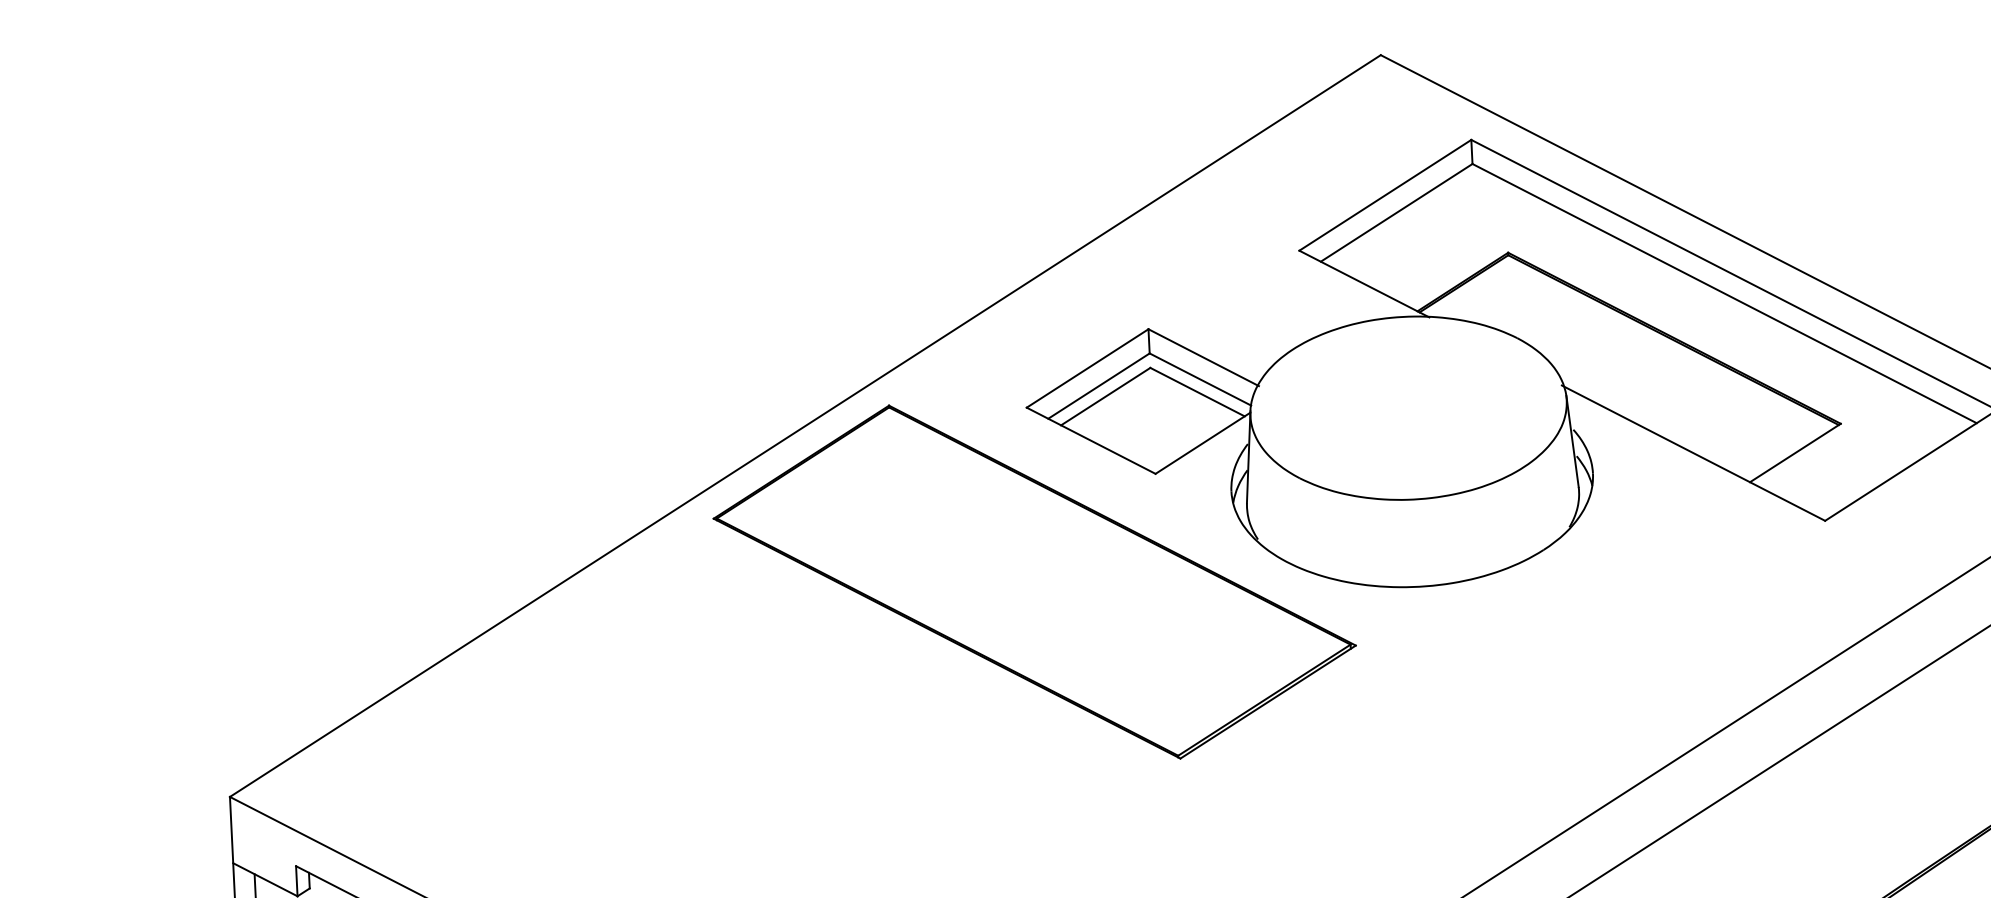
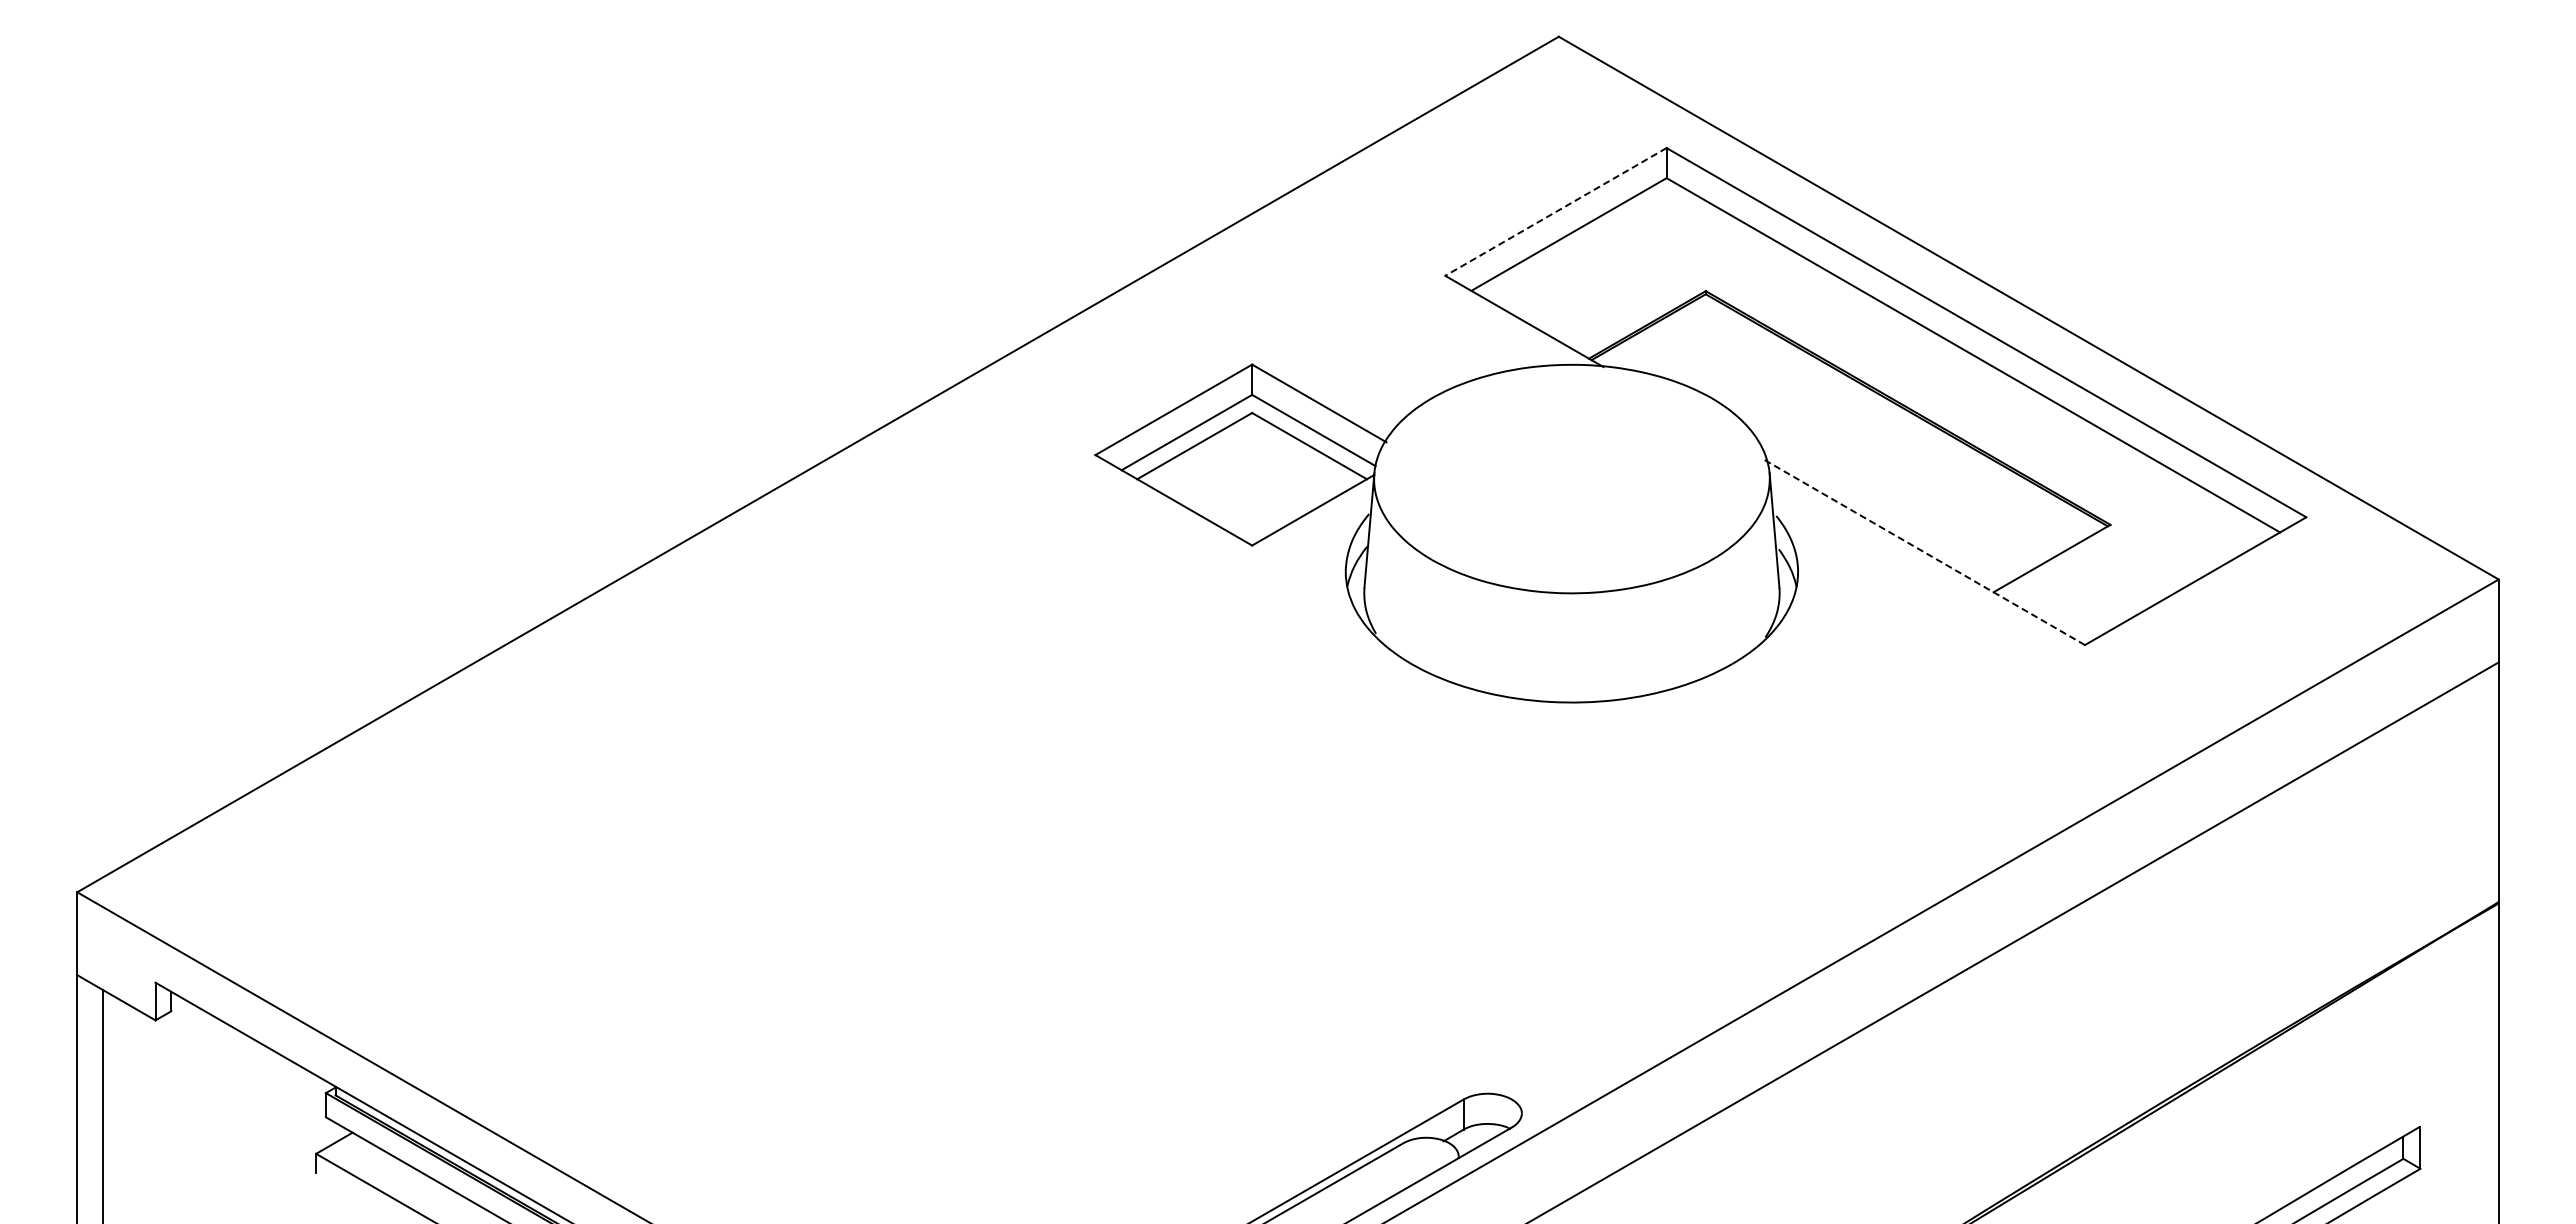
line: (1384, 194) -> (1555, 211), solid -> dashed
line: (1693, 453) -> (1924, 552), solid -> dashed
part: (1034, 582) -> (1094, 673), removed

